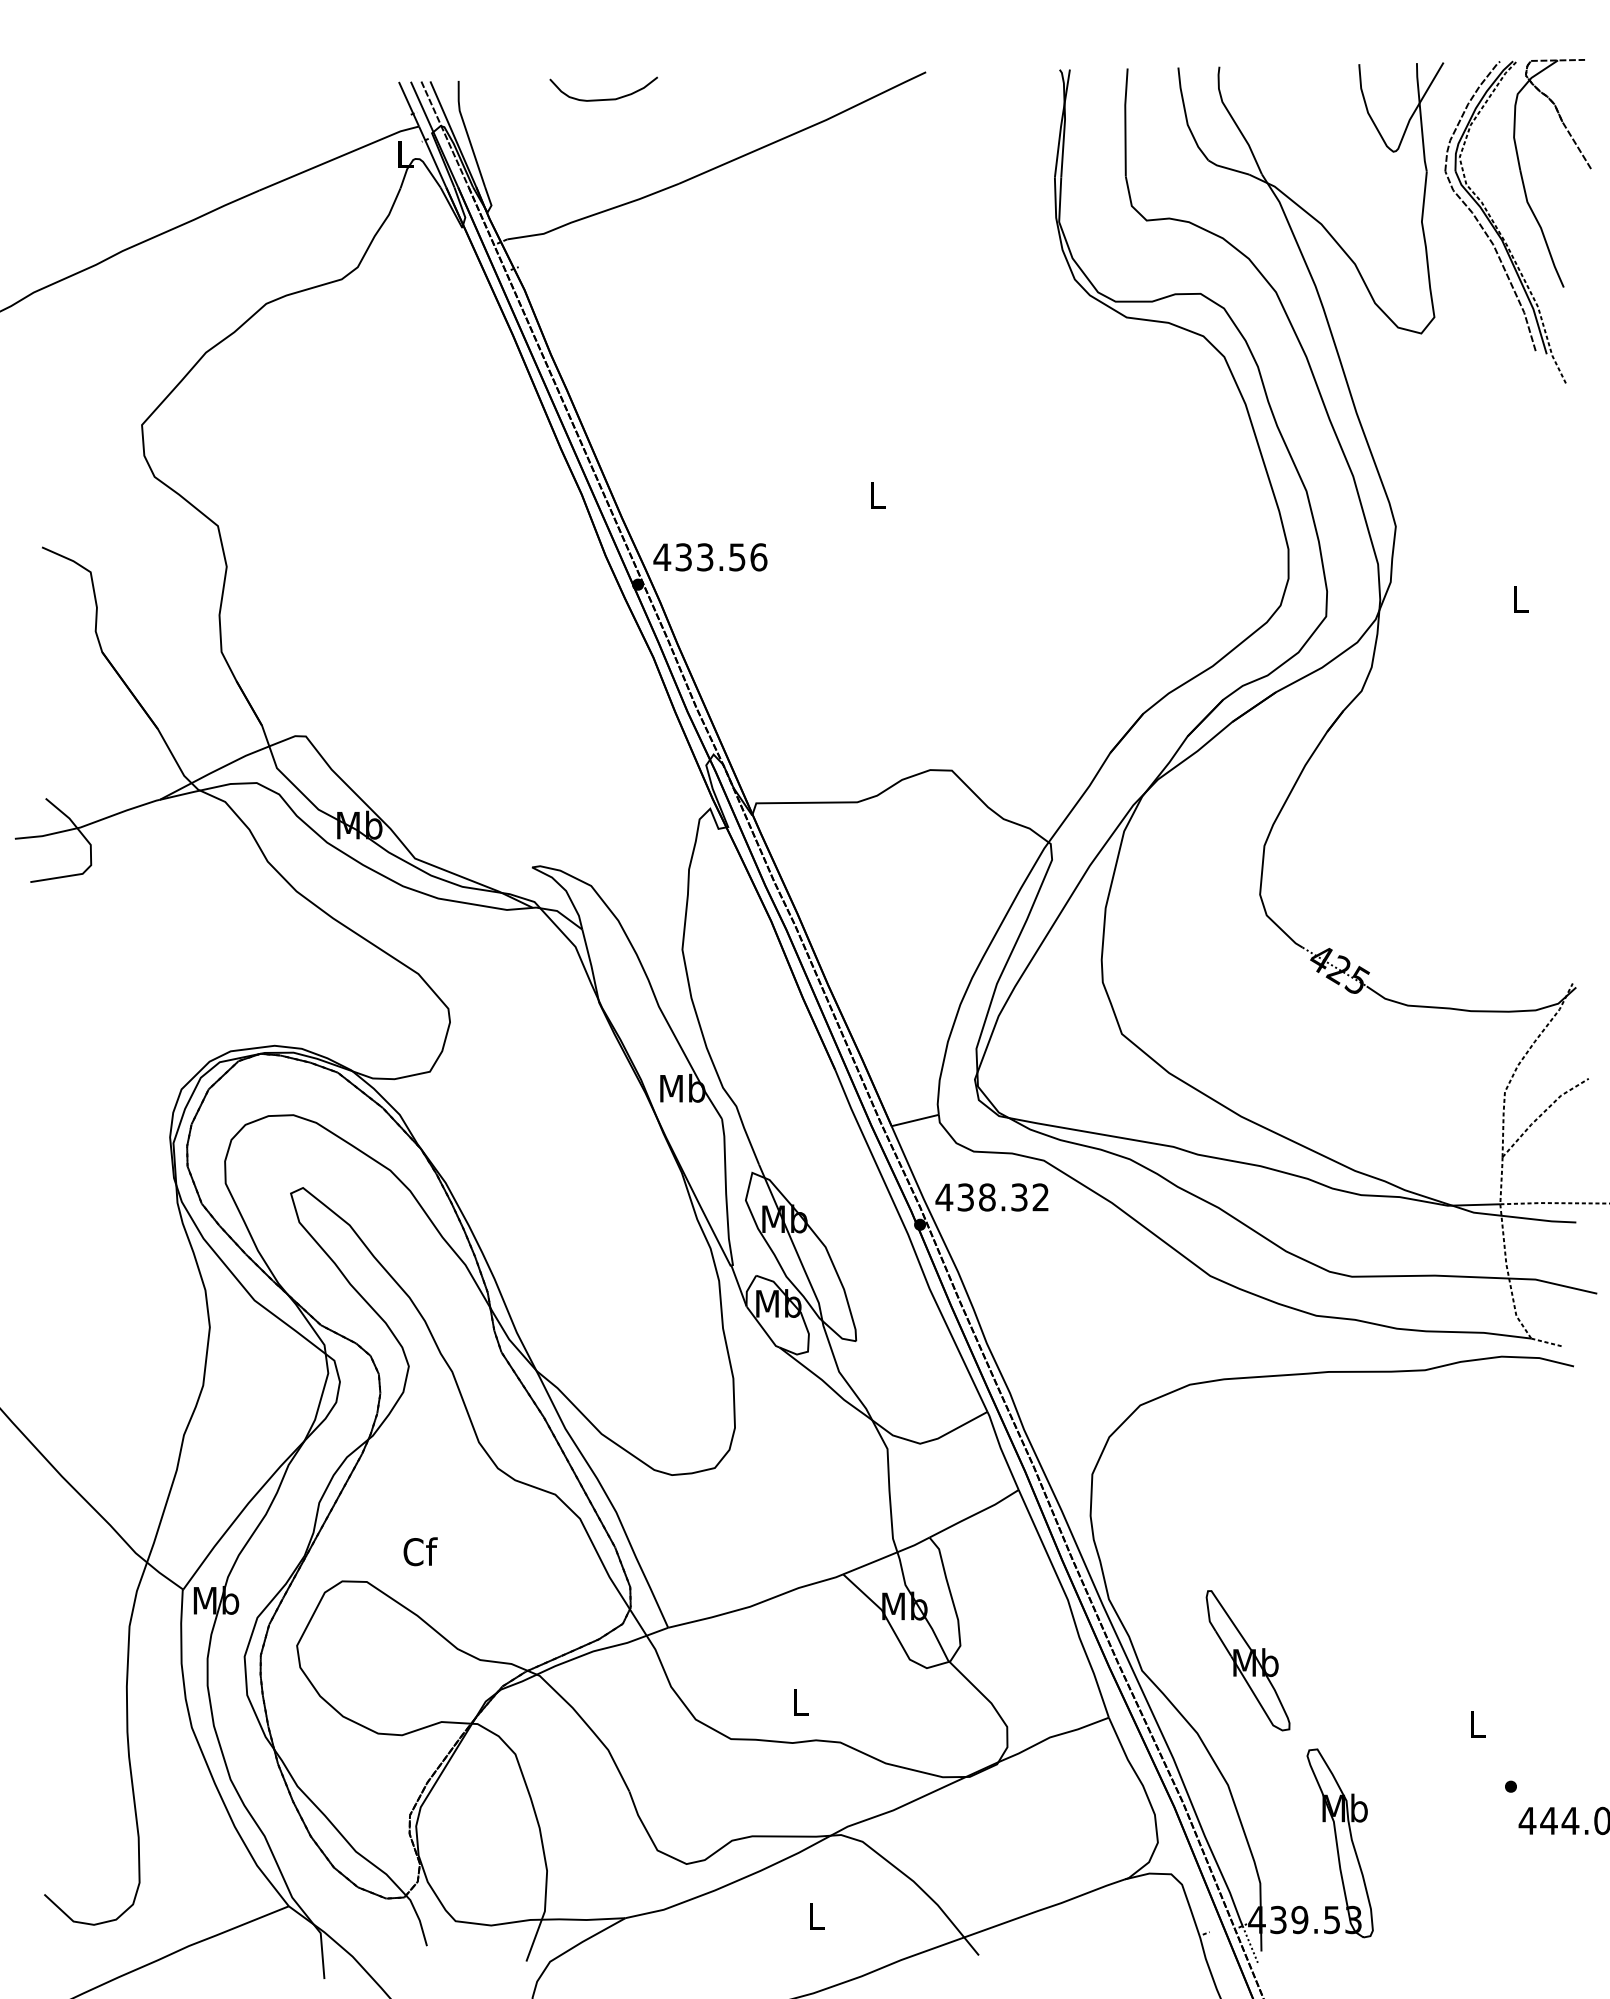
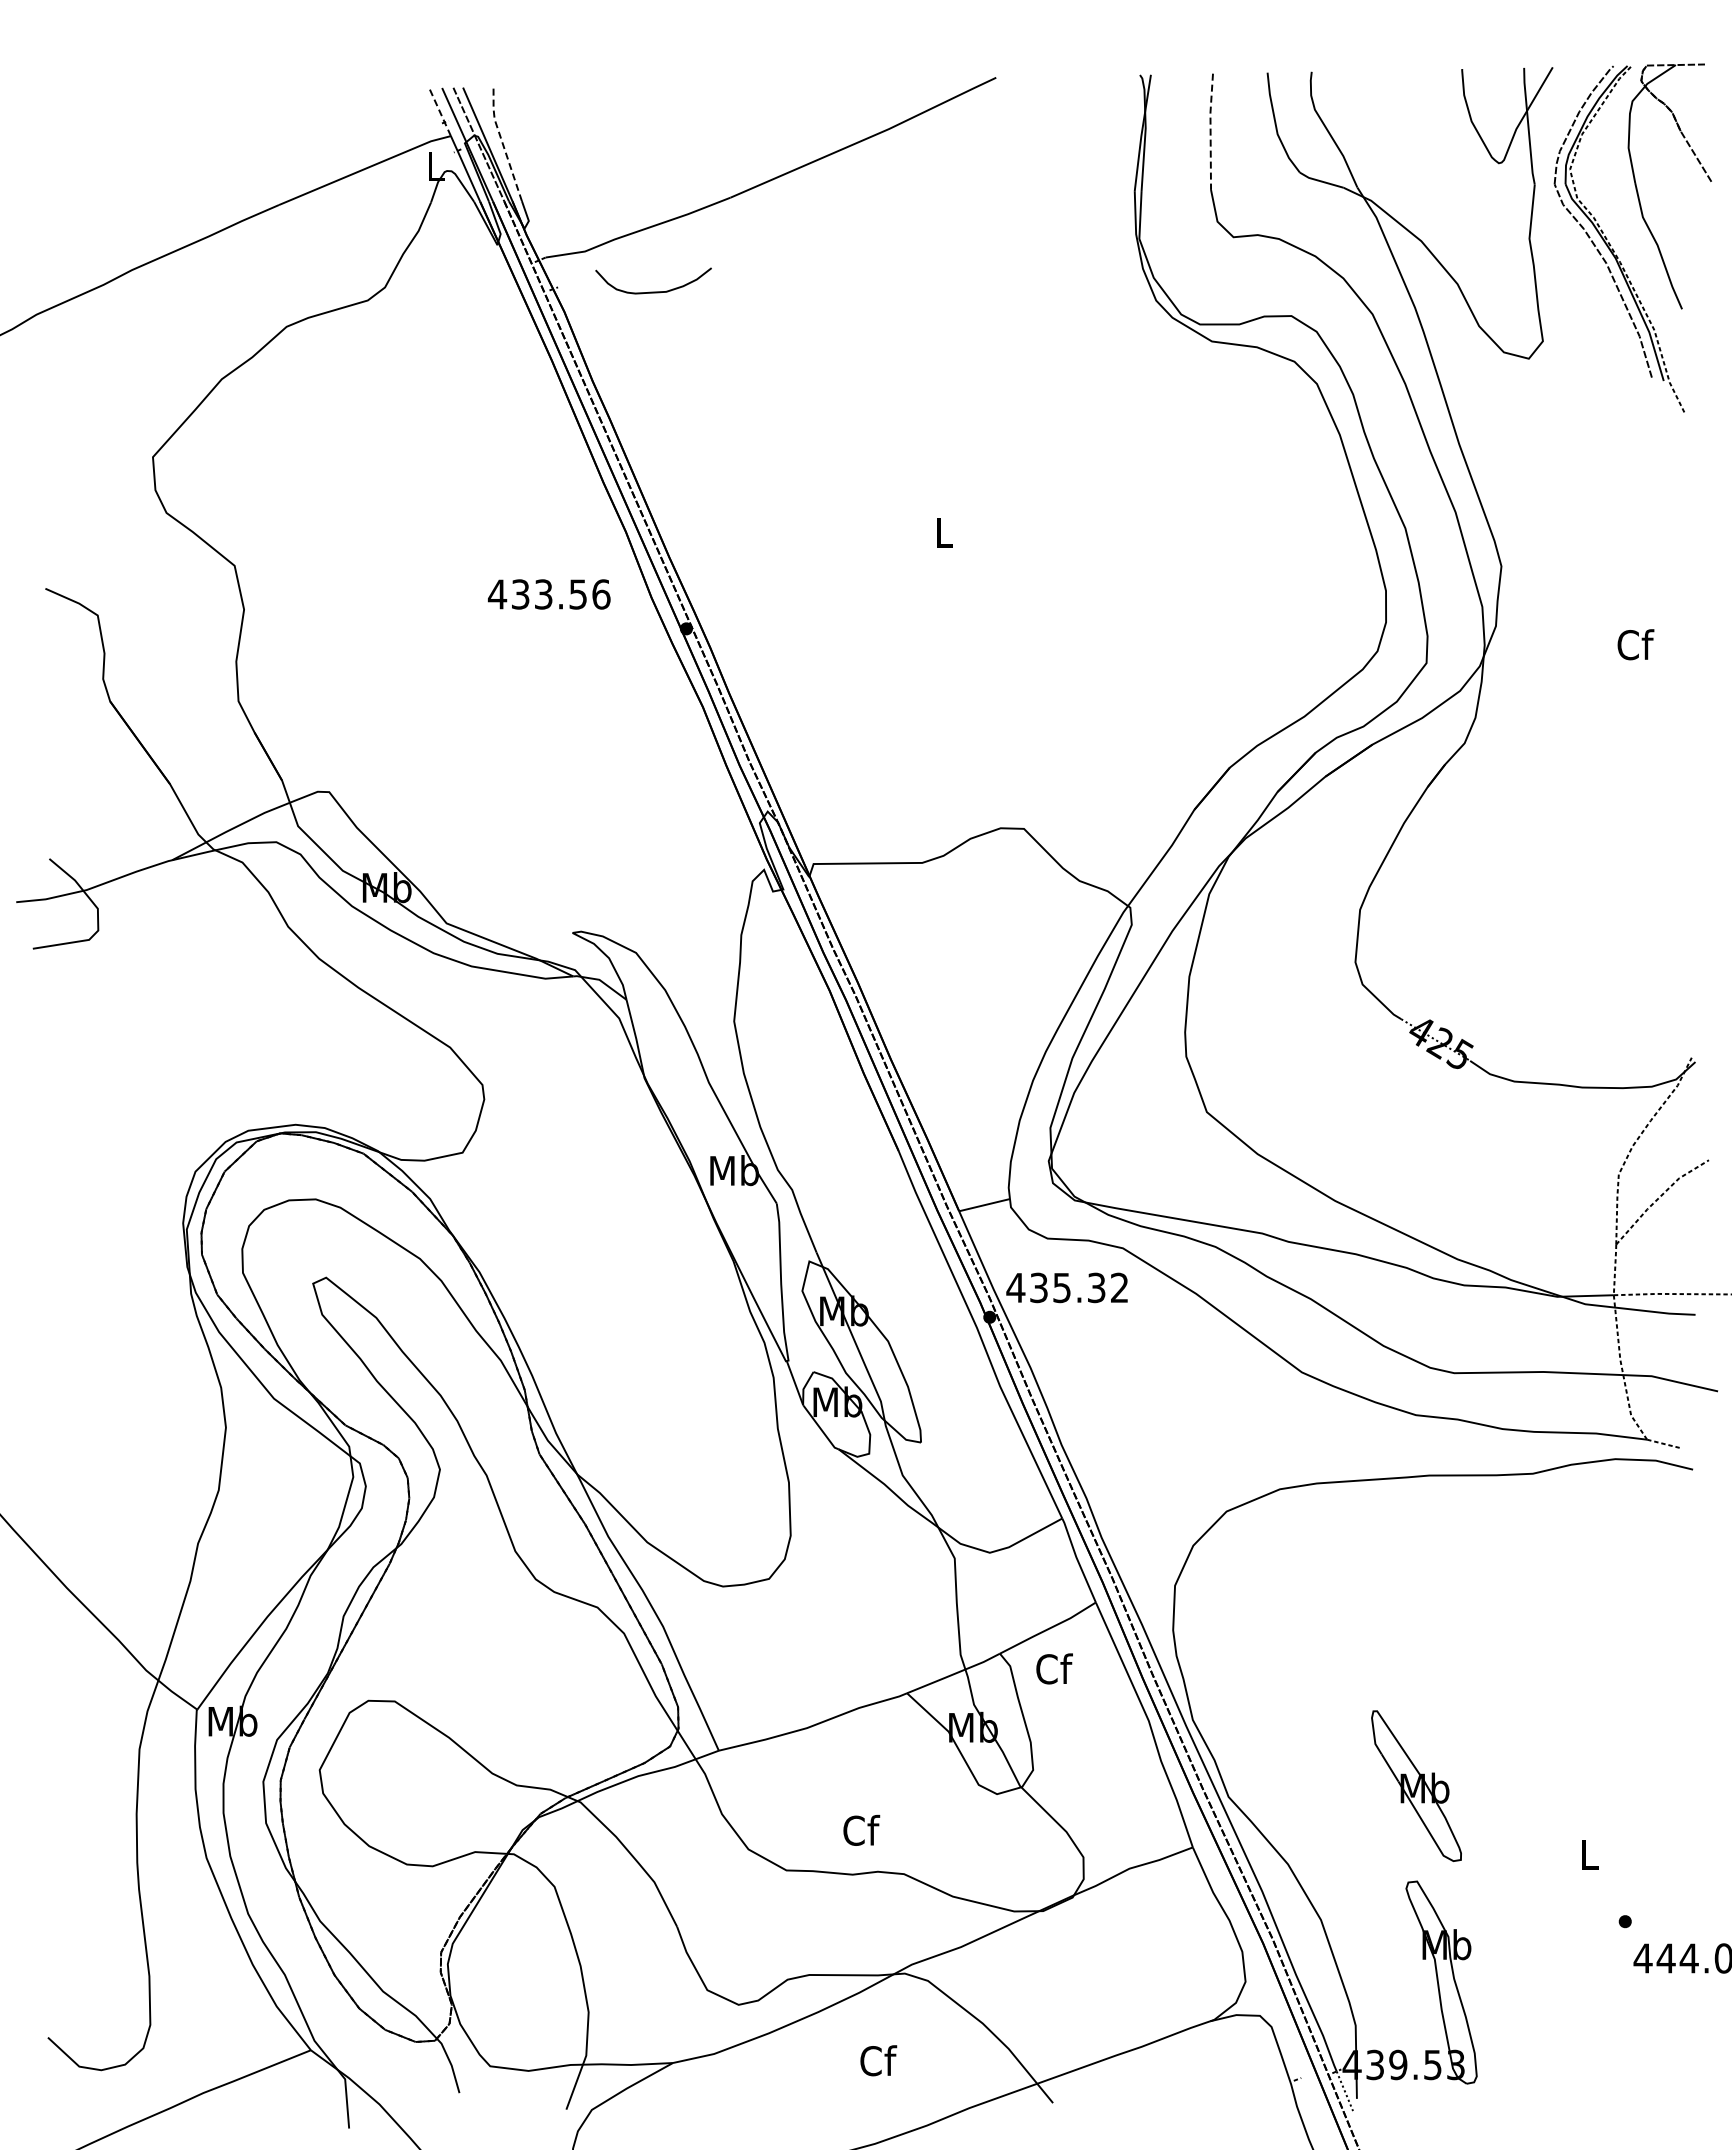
curve: (603, 98) -> (653, 291), moved
line: (408, 103) -> (439, 111), solid -> dashed
line: (1125, 122) -> (1210, 131), solid -> dashed
line: (467, 133) -> (502, 143), solid -> dashed
text: (710, 557) -> (549, 594), moved
text: (1520, 599) -> (1635, 644), L -> Cf
text: (987, 1197) -> (1062, 1287), 438.32 -> 435.32
text: (420, 1551) -> (1054, 1668), moved
part: (1248, 1660) -> (1416, 1785), moved
text: (800, 1701) -> (861, 1829), L -> Cf
text: (816, 1915) -> (878, 2060), L -> Cf

